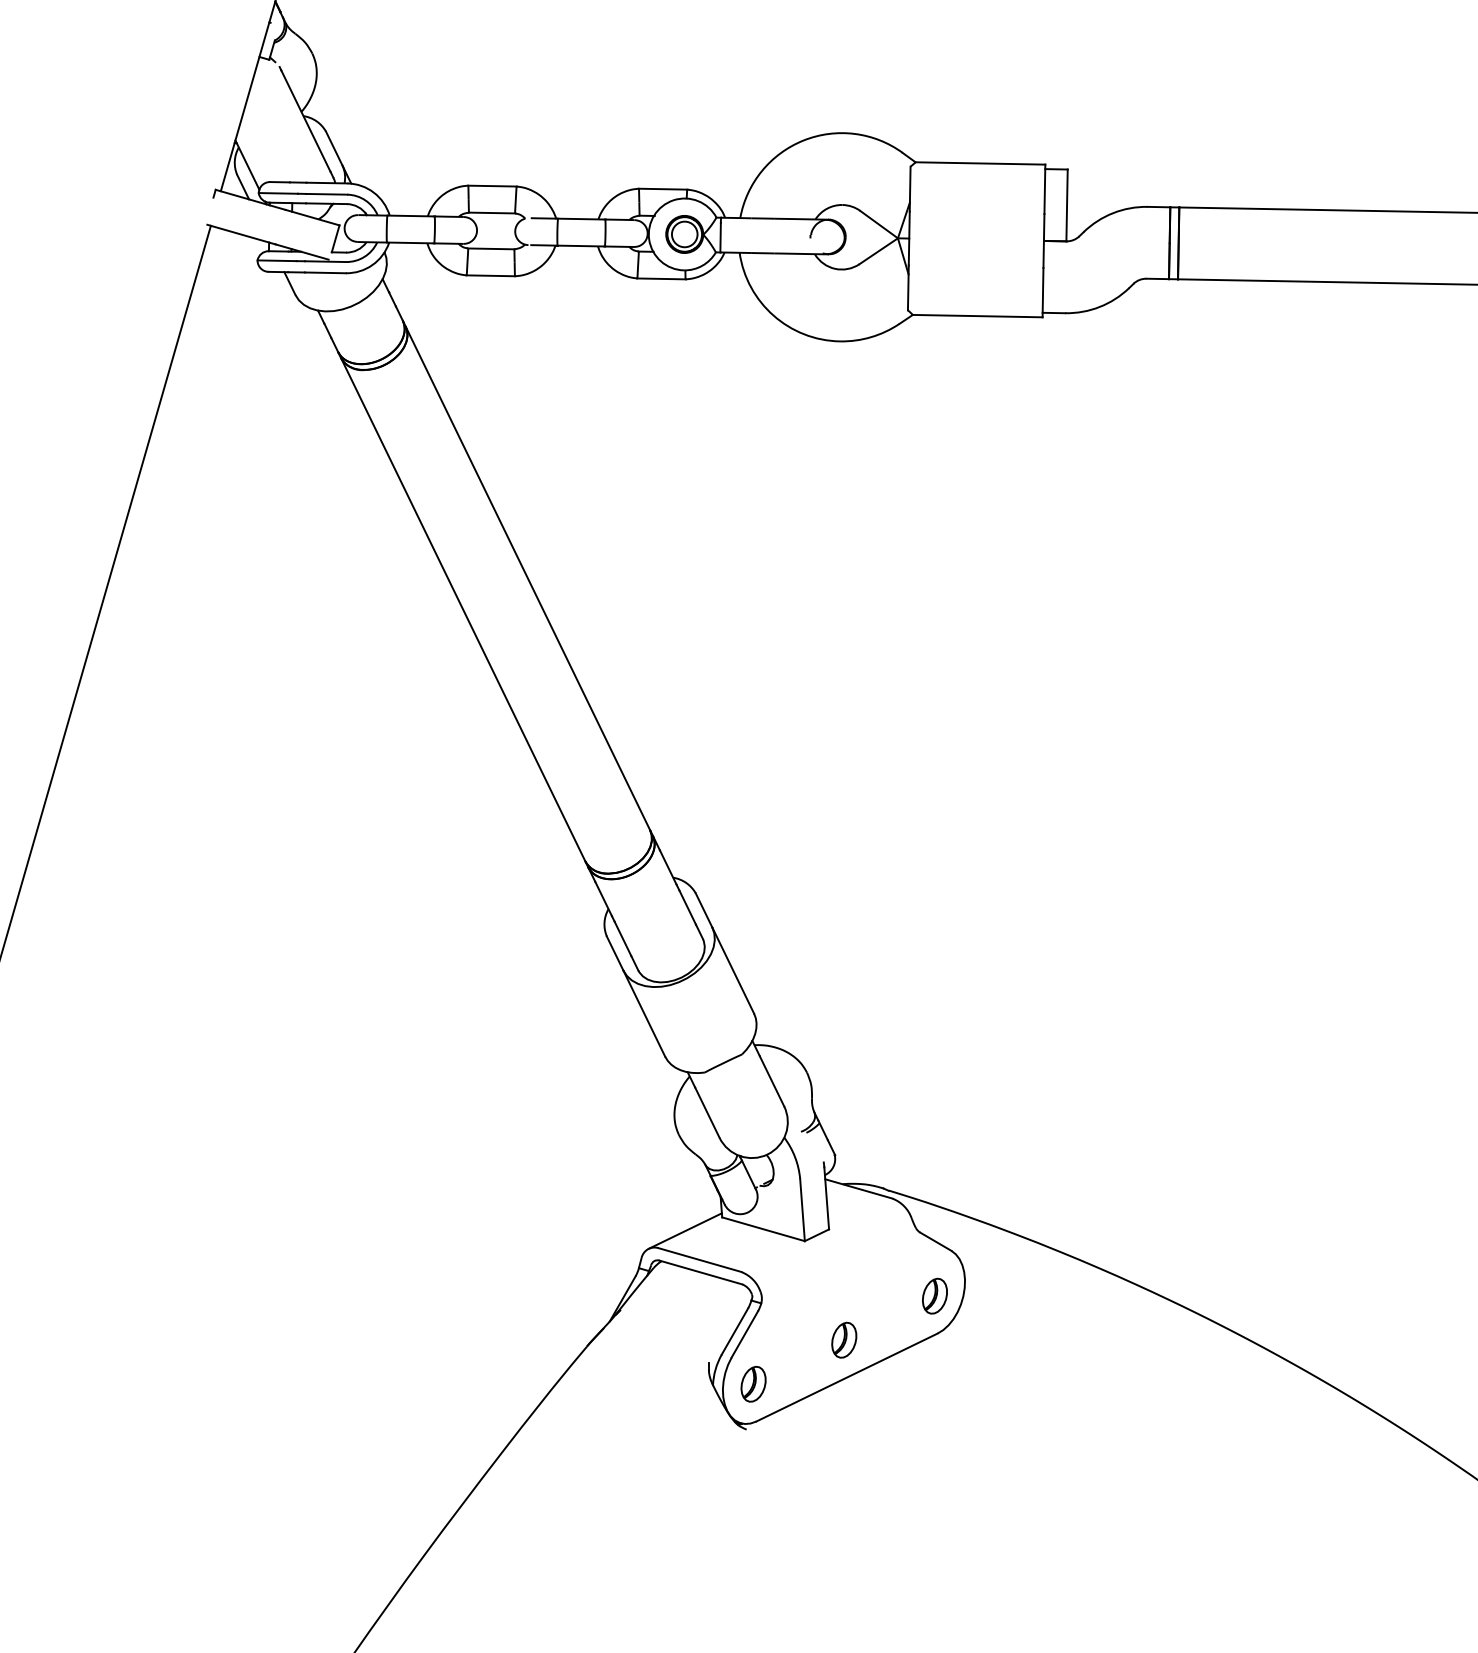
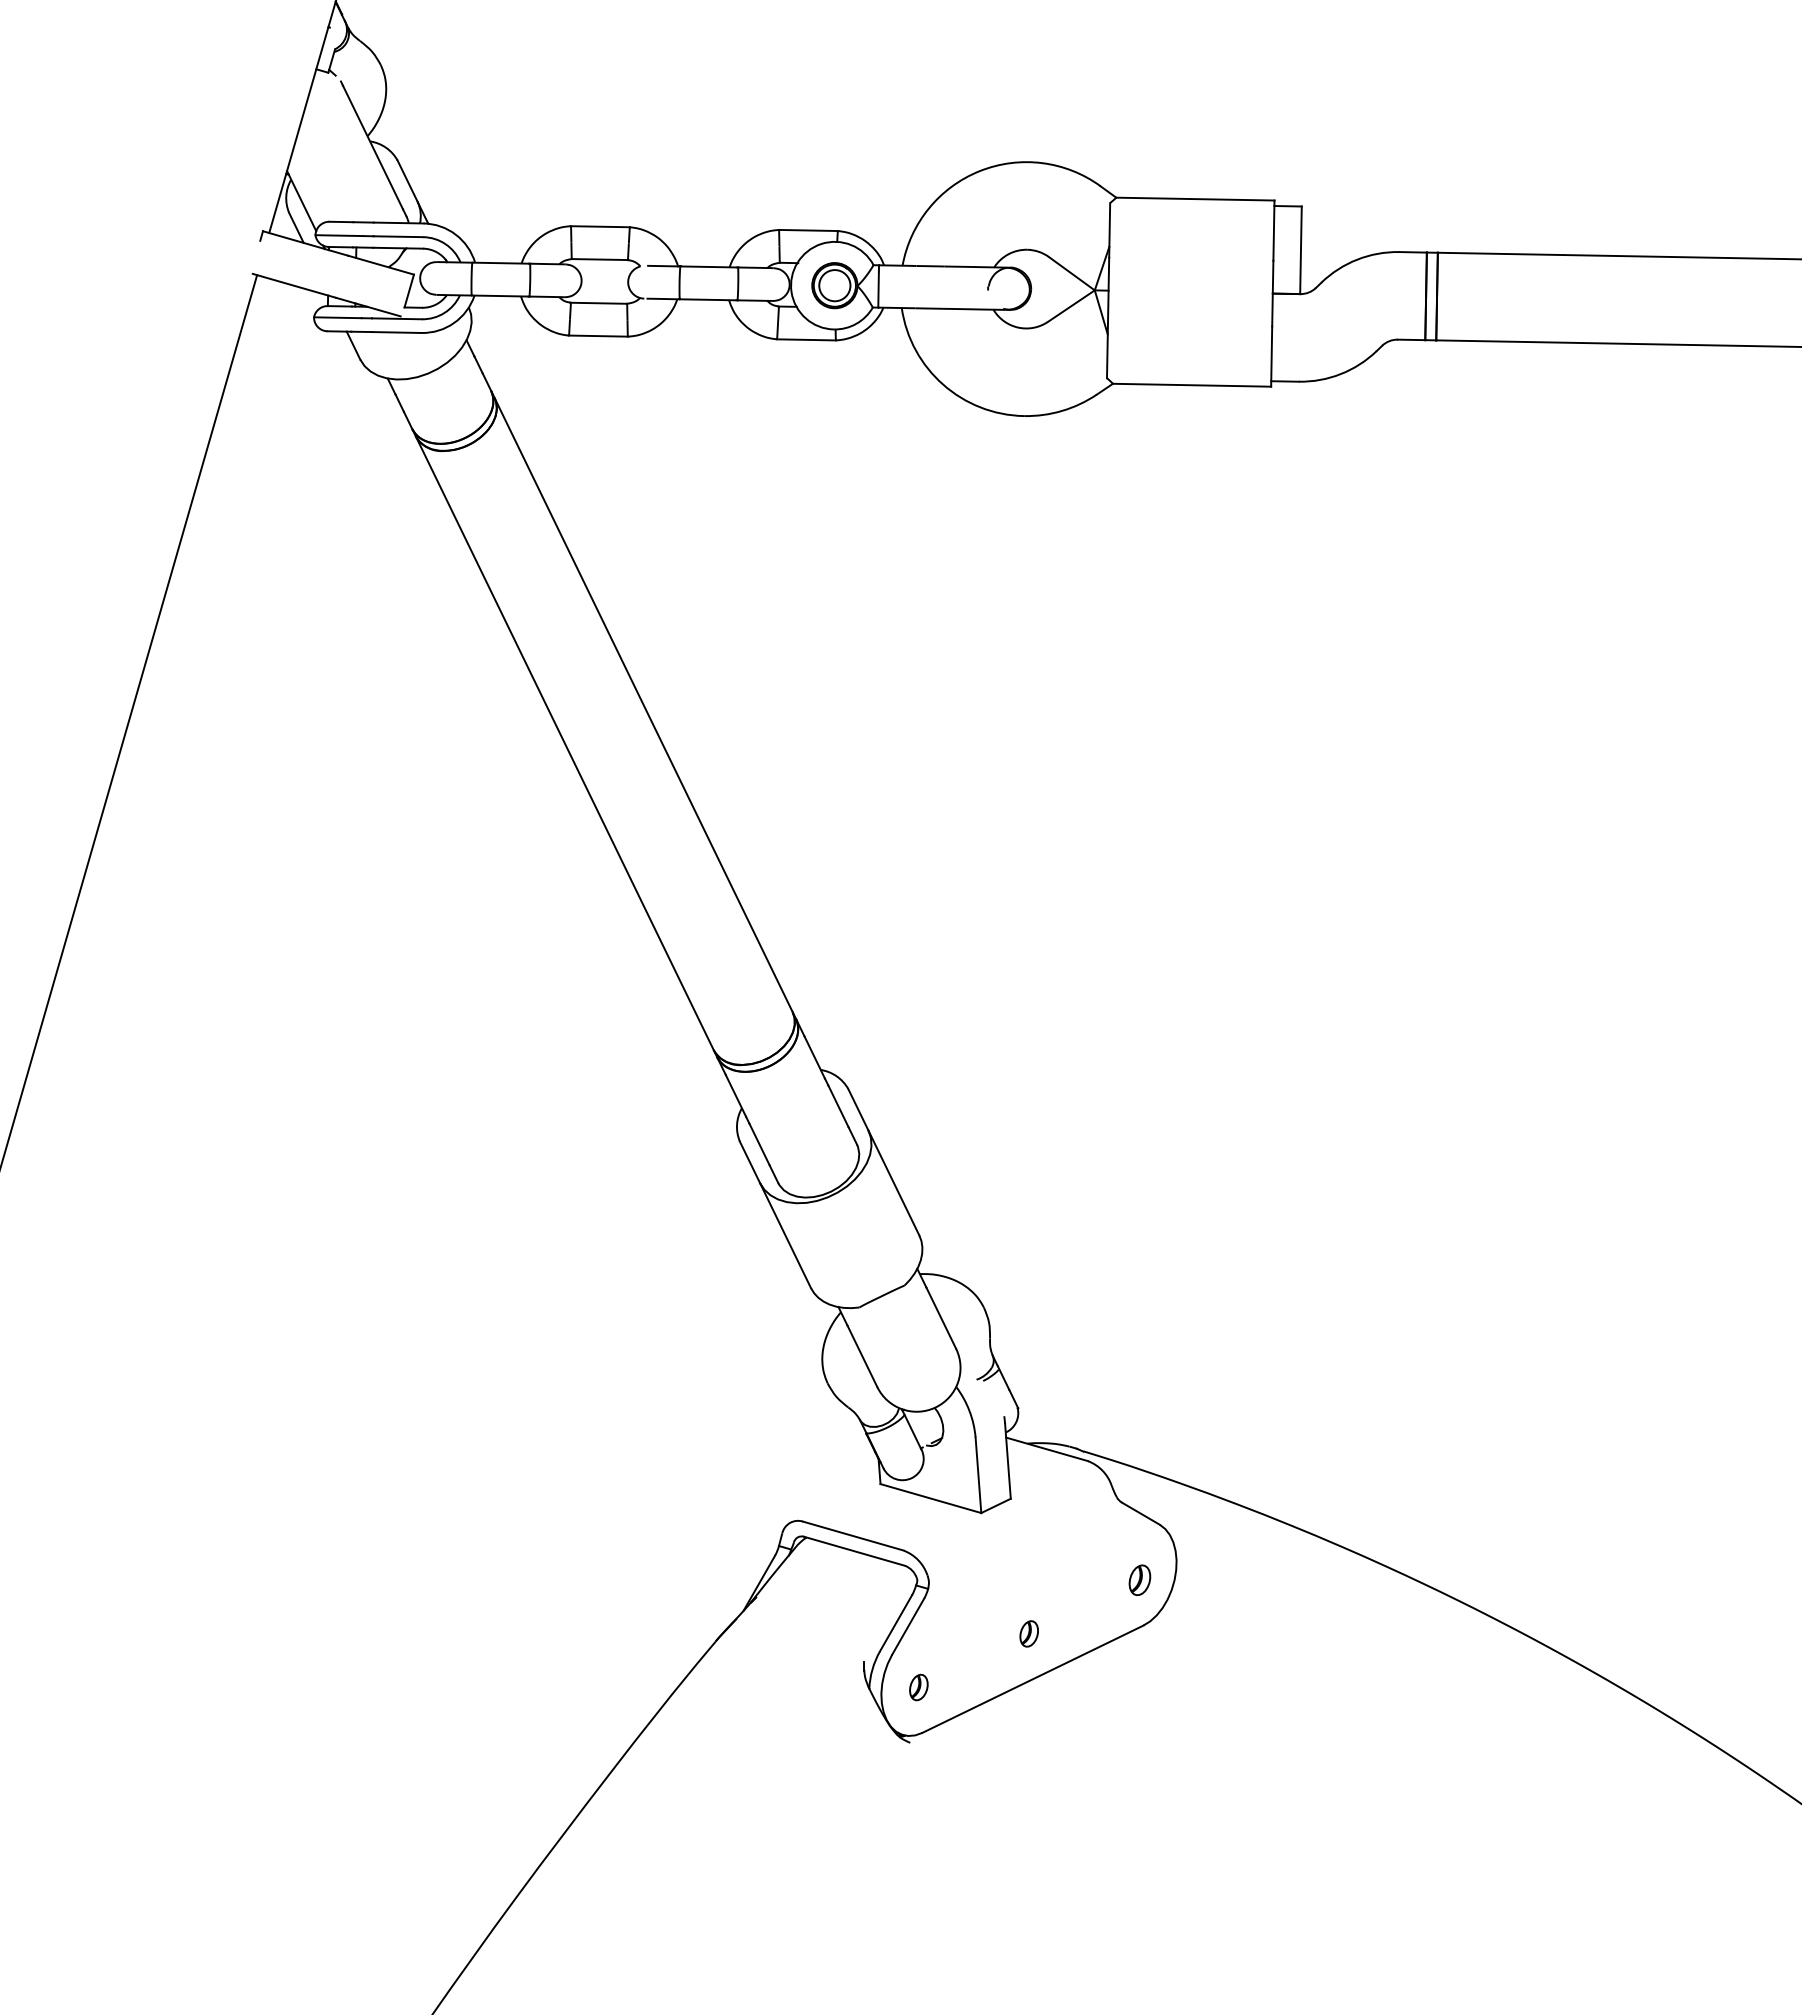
line: (685, 1230) -> (835, 1500), removed
part: (934, 1296) -> (1139, 1580), size x0.7
part: (843, 1339) -> (1028, 1633), size x0.6
part: (753, 1384) -> (918, 1687), size x0.6

